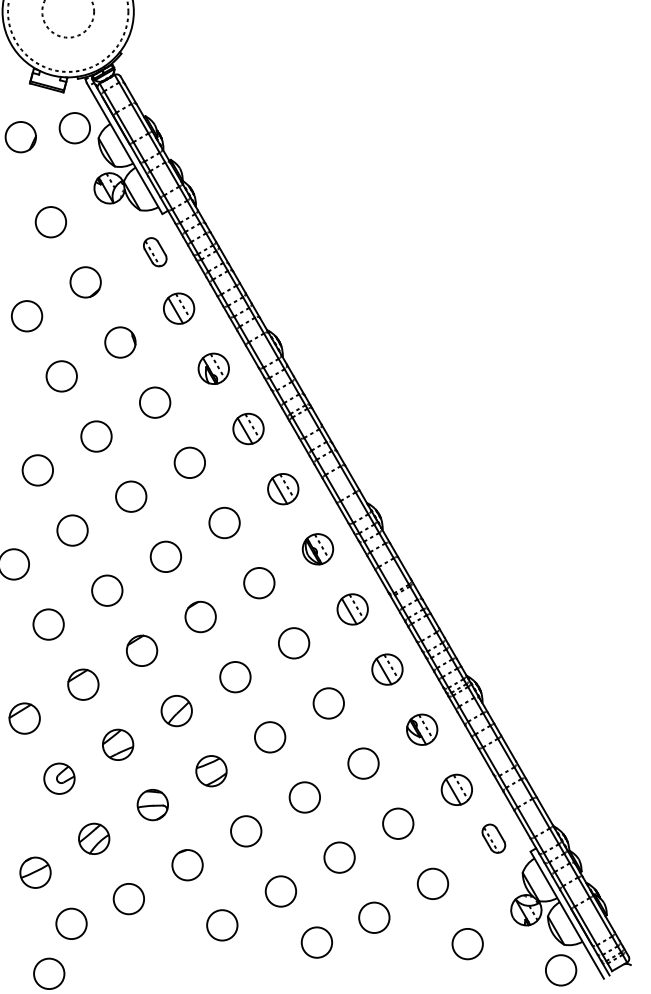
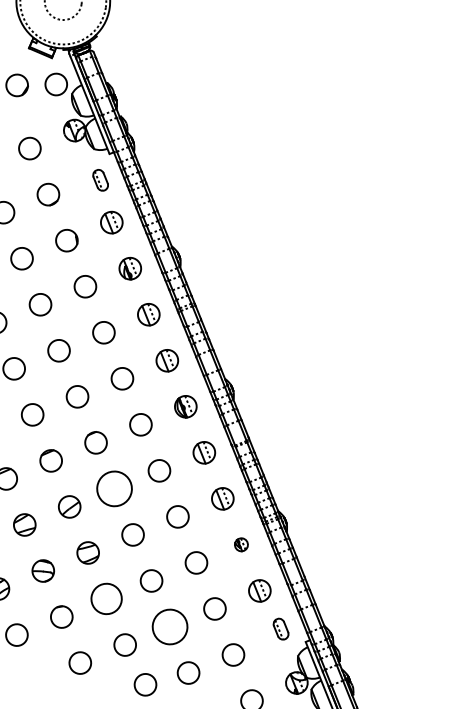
circle: (235, 676) -> (114, 488), size x1.6
part: (422, 729) -> (241, 544), size x0.6
circle: (246, 831) -> (106, 599), size x1.4
circle: (339, 857) -> (170, 626), size x1.6

